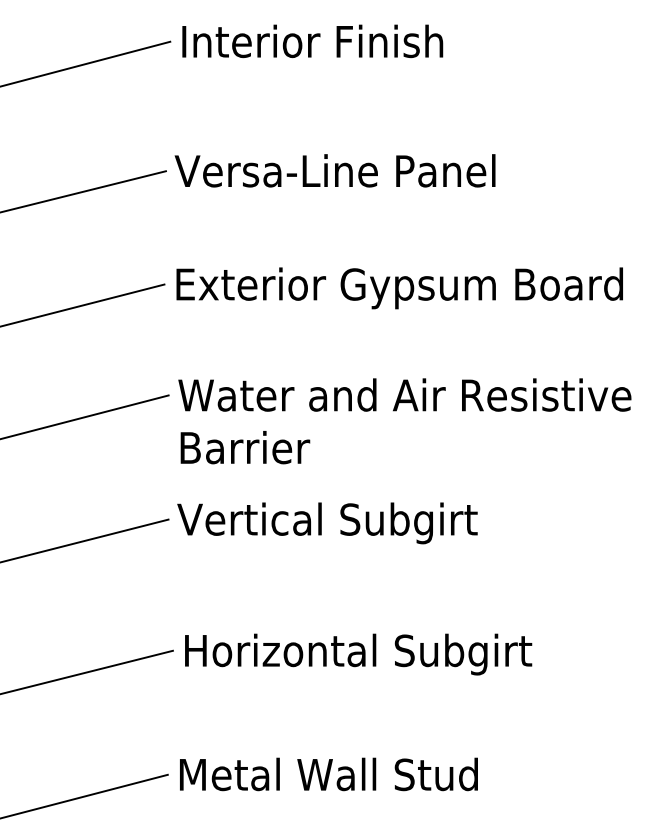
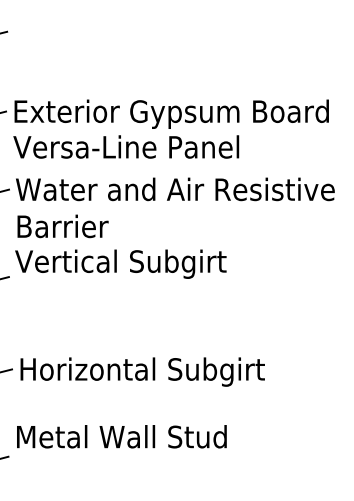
text: (334, 170) -> (125, 146), moved
text: (327, 523) -> (120, 264), moved
text: (328, 774) -> (121, 436), moved

